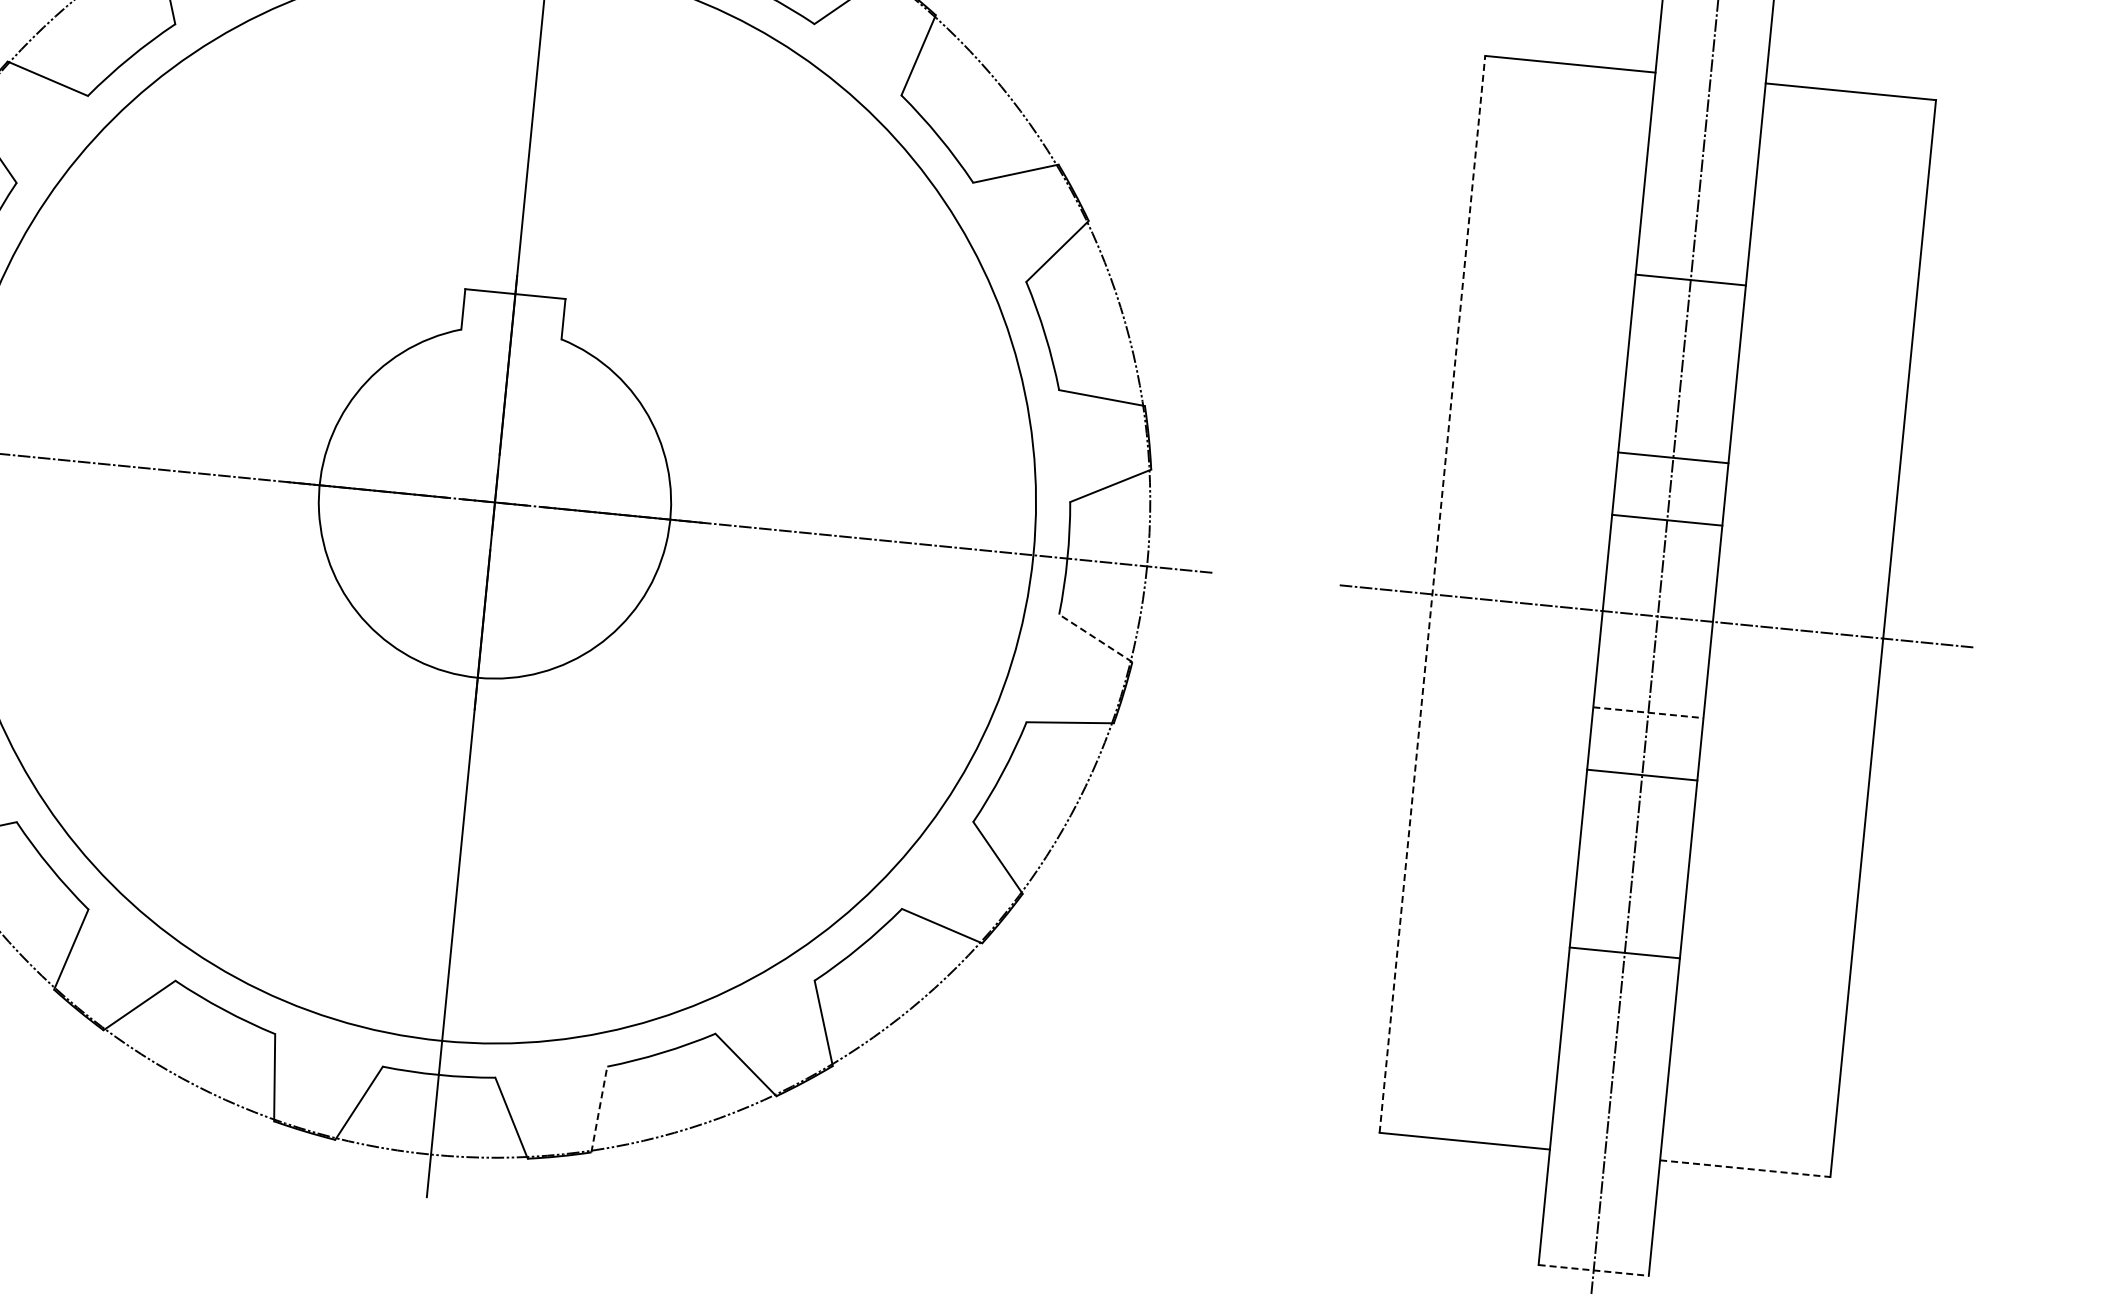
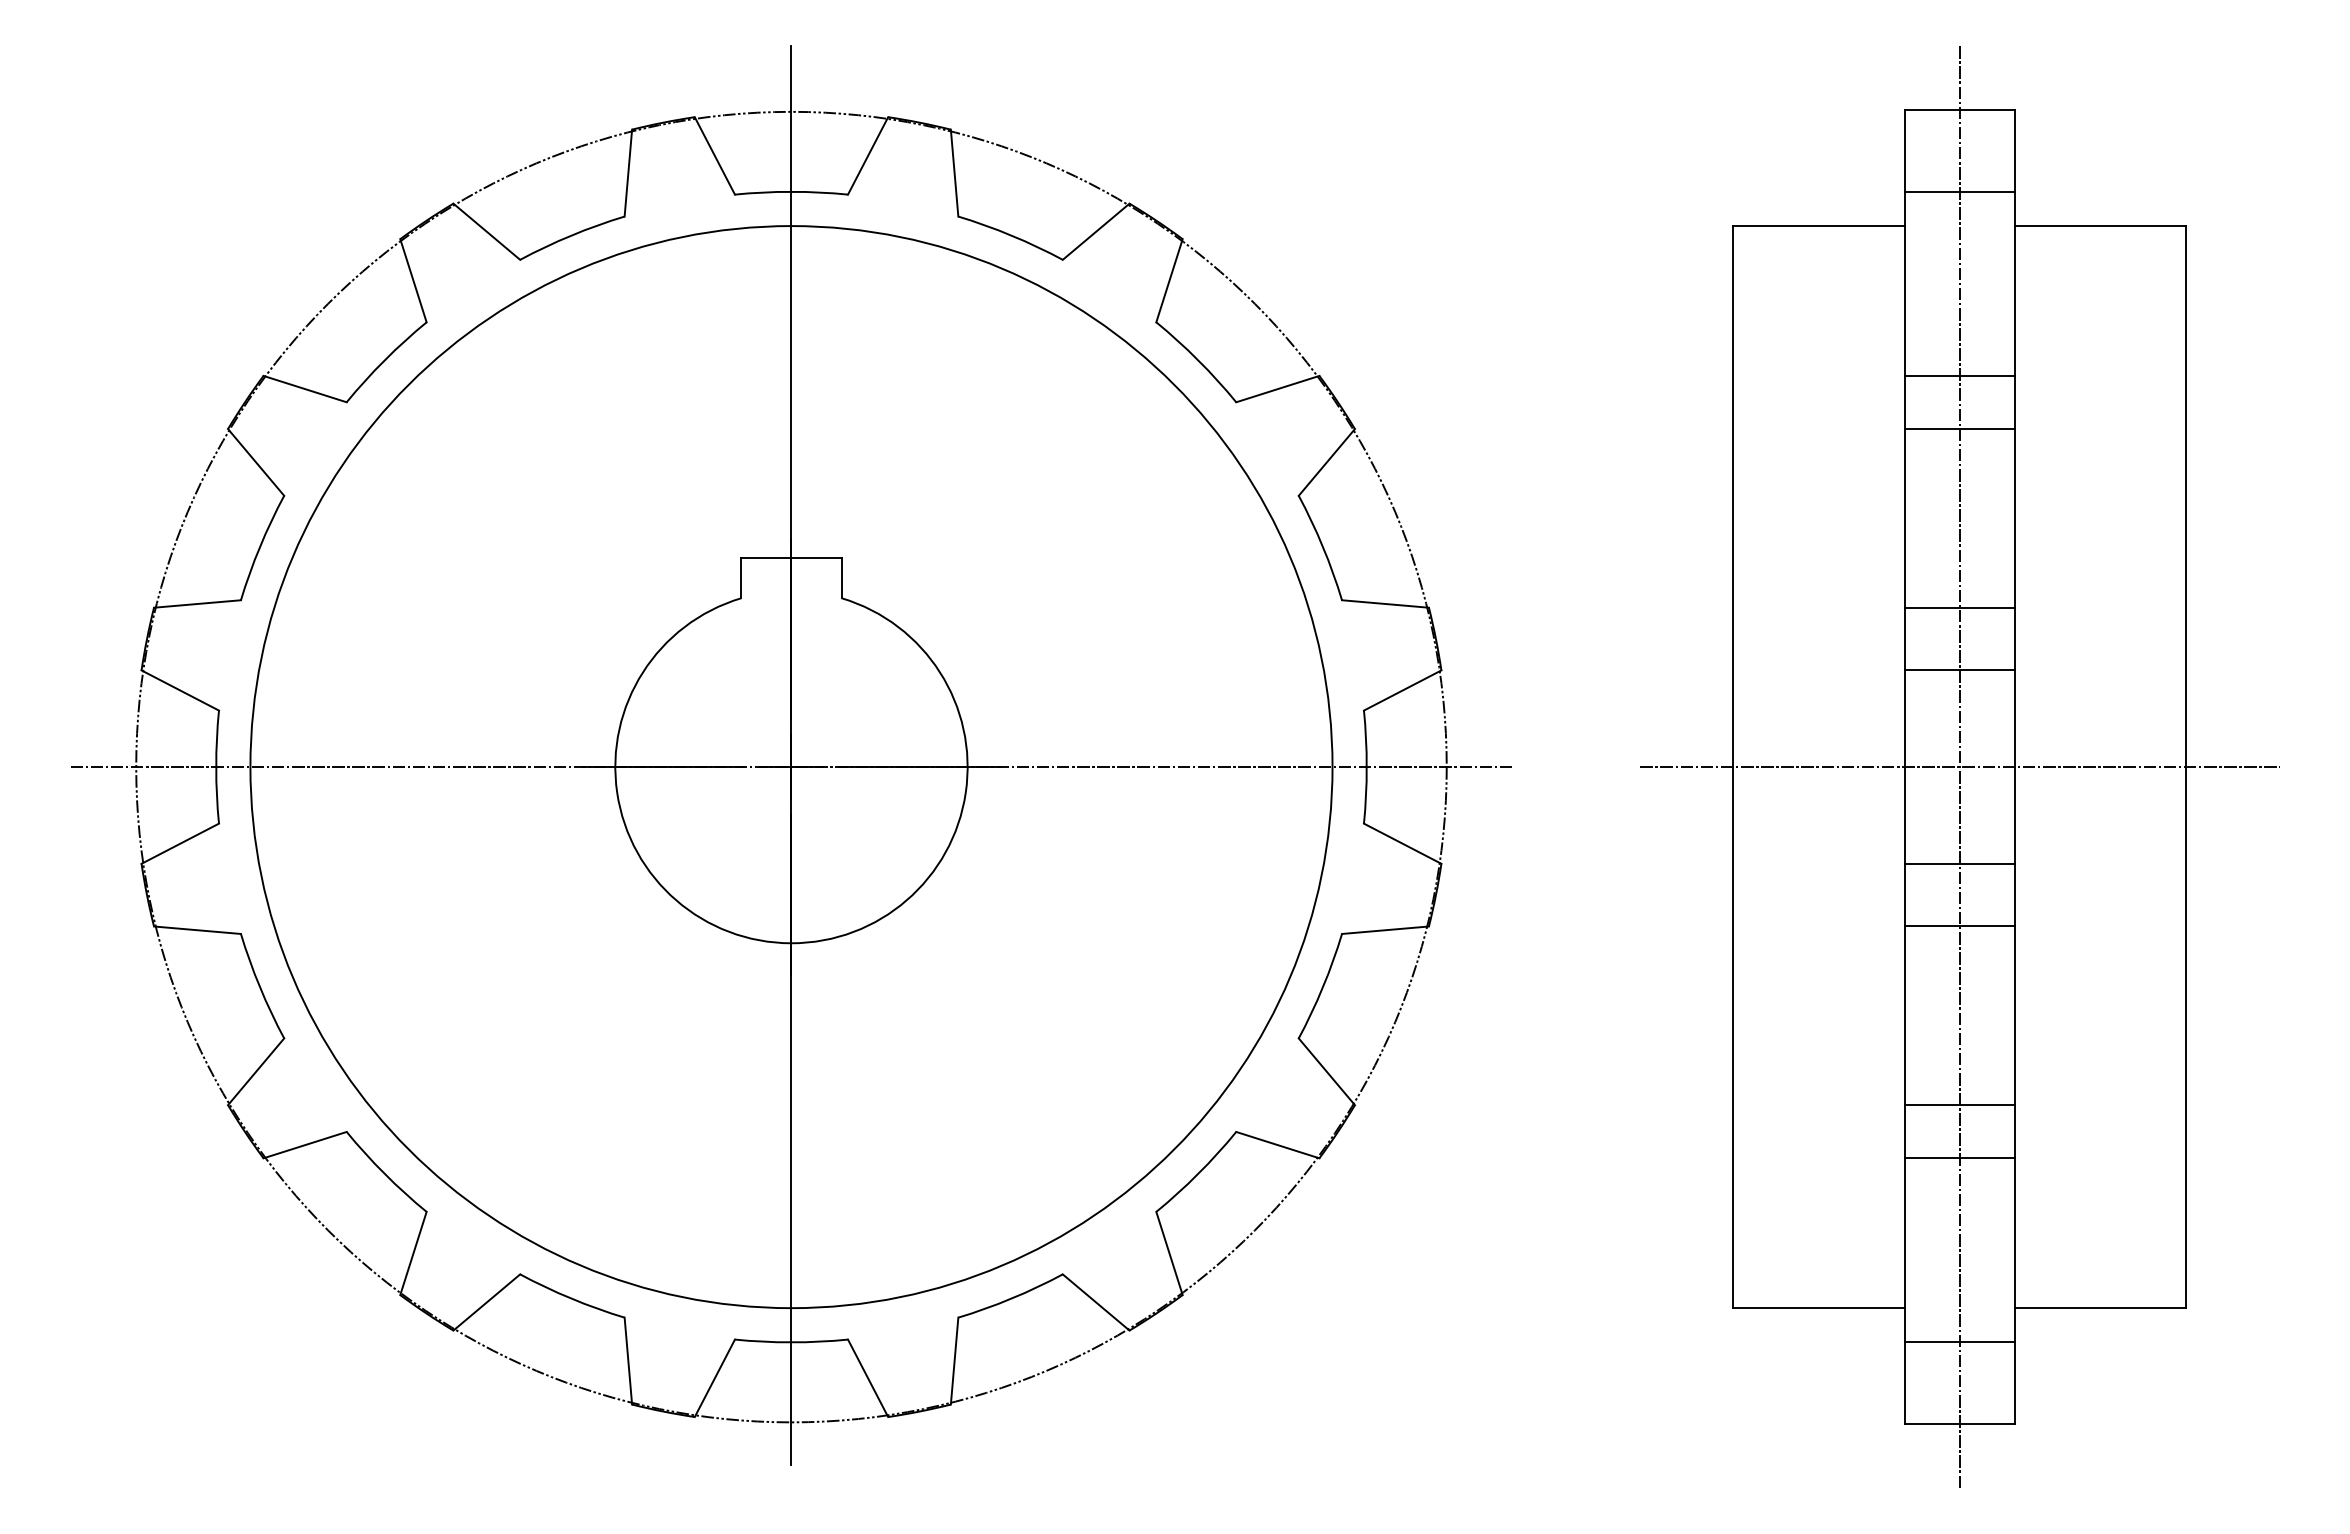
line: (1713, 43) -> (1959, 191), added
line: (1695, 226) -> (1959, 375), added
line: (1432, 593) -> (1733, 766), dashed -> solid
line: (1095, 638) -> (1402, 843), dashed -> solid
line: (1649, 712) -> (1960, 863), dashed -> solid
line: (1619, 1005) -> (1959, 1158), added
line: (599, 1109) -> (954, 1361), dashed -> solid
line: (1744, 1169) -> (2100, 1308), dashed -> solid
line: (1601, 1189) -> (1959, 1342), added
line: (1594, 1270) -> (1960, 1424), dashed -> solid

